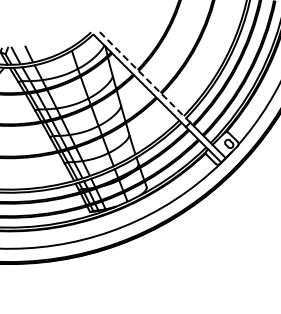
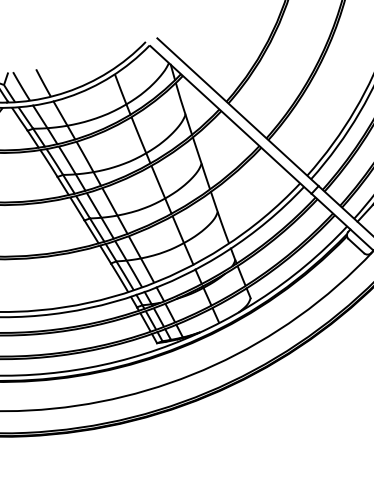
line: (143, 76) -> (236, 112), dashed -> solid

